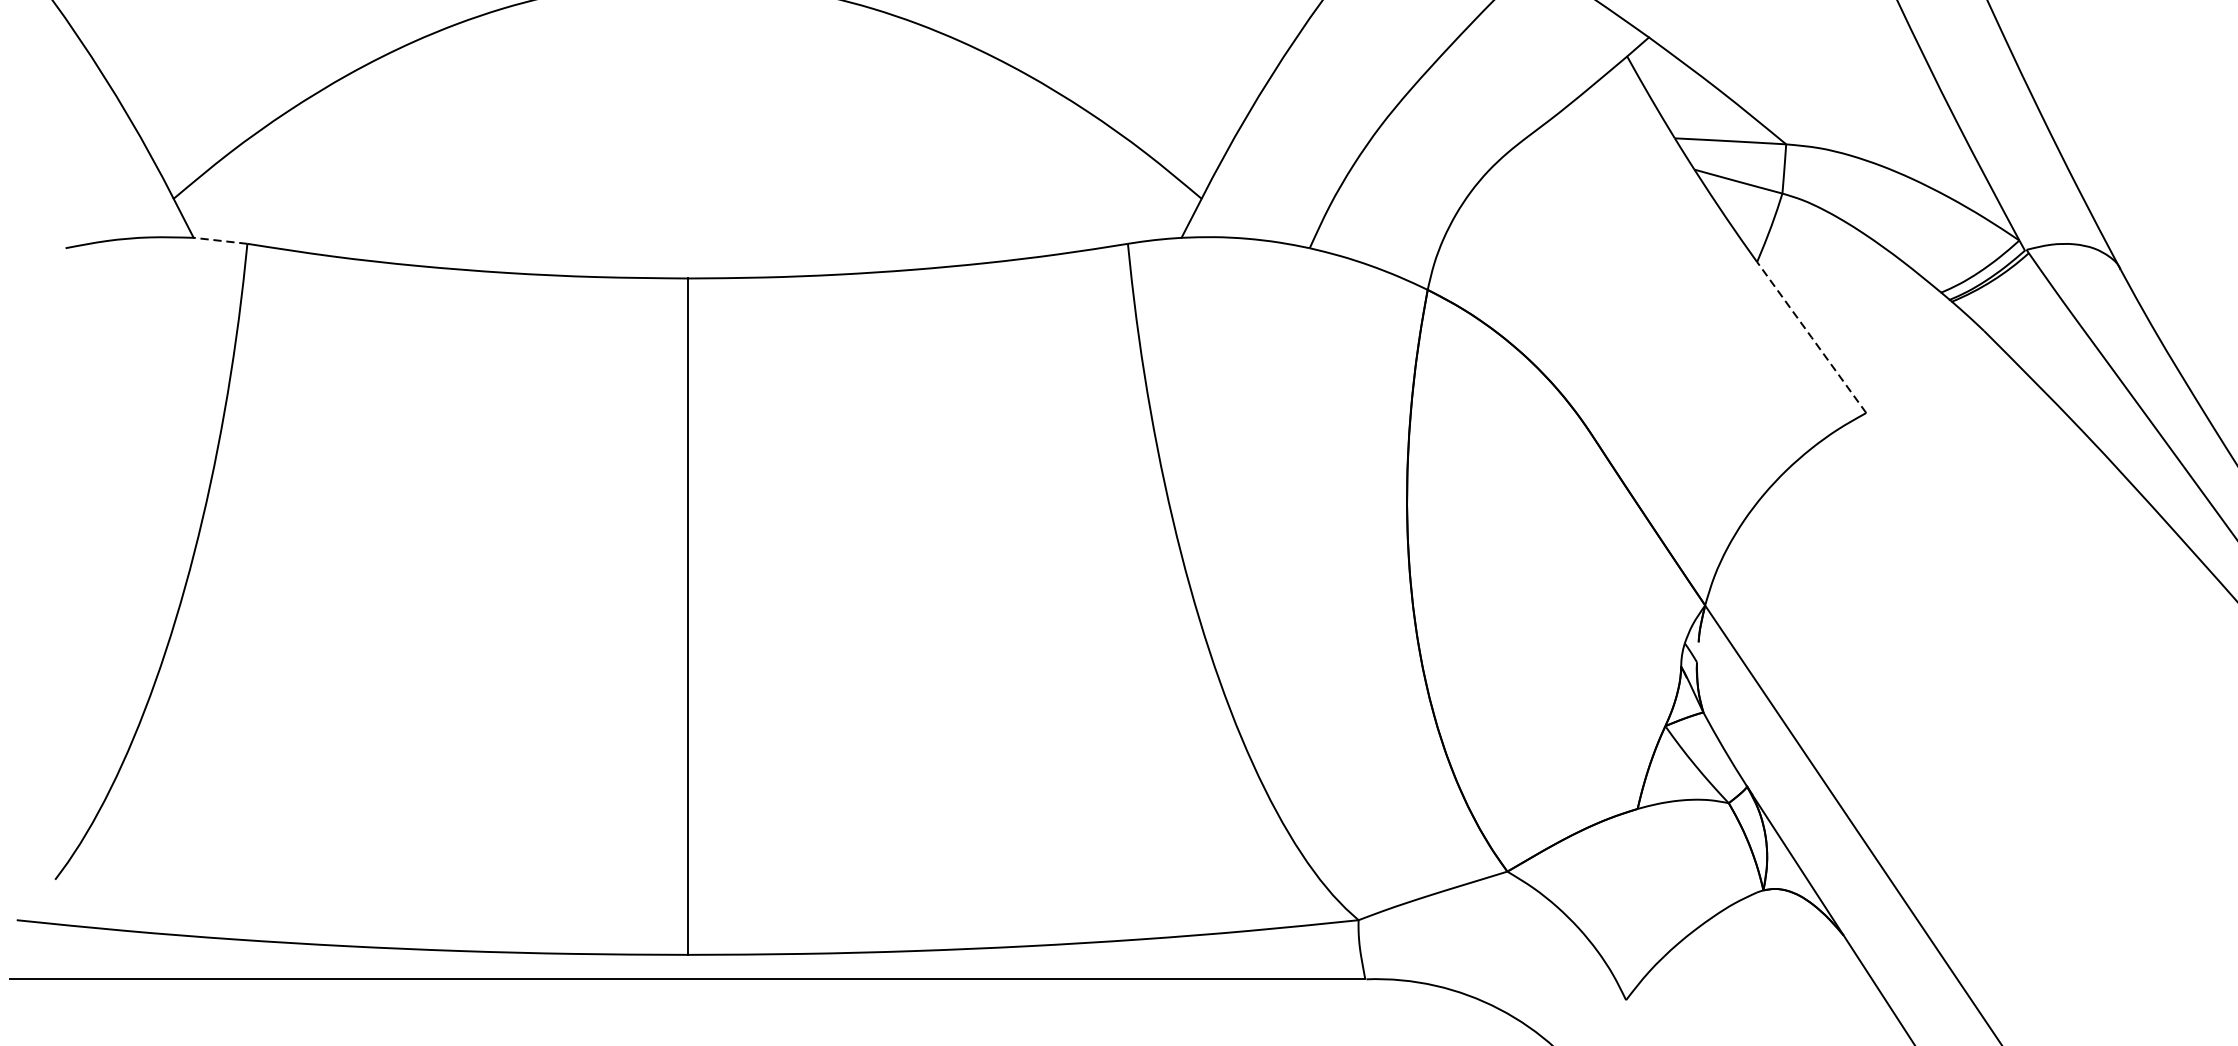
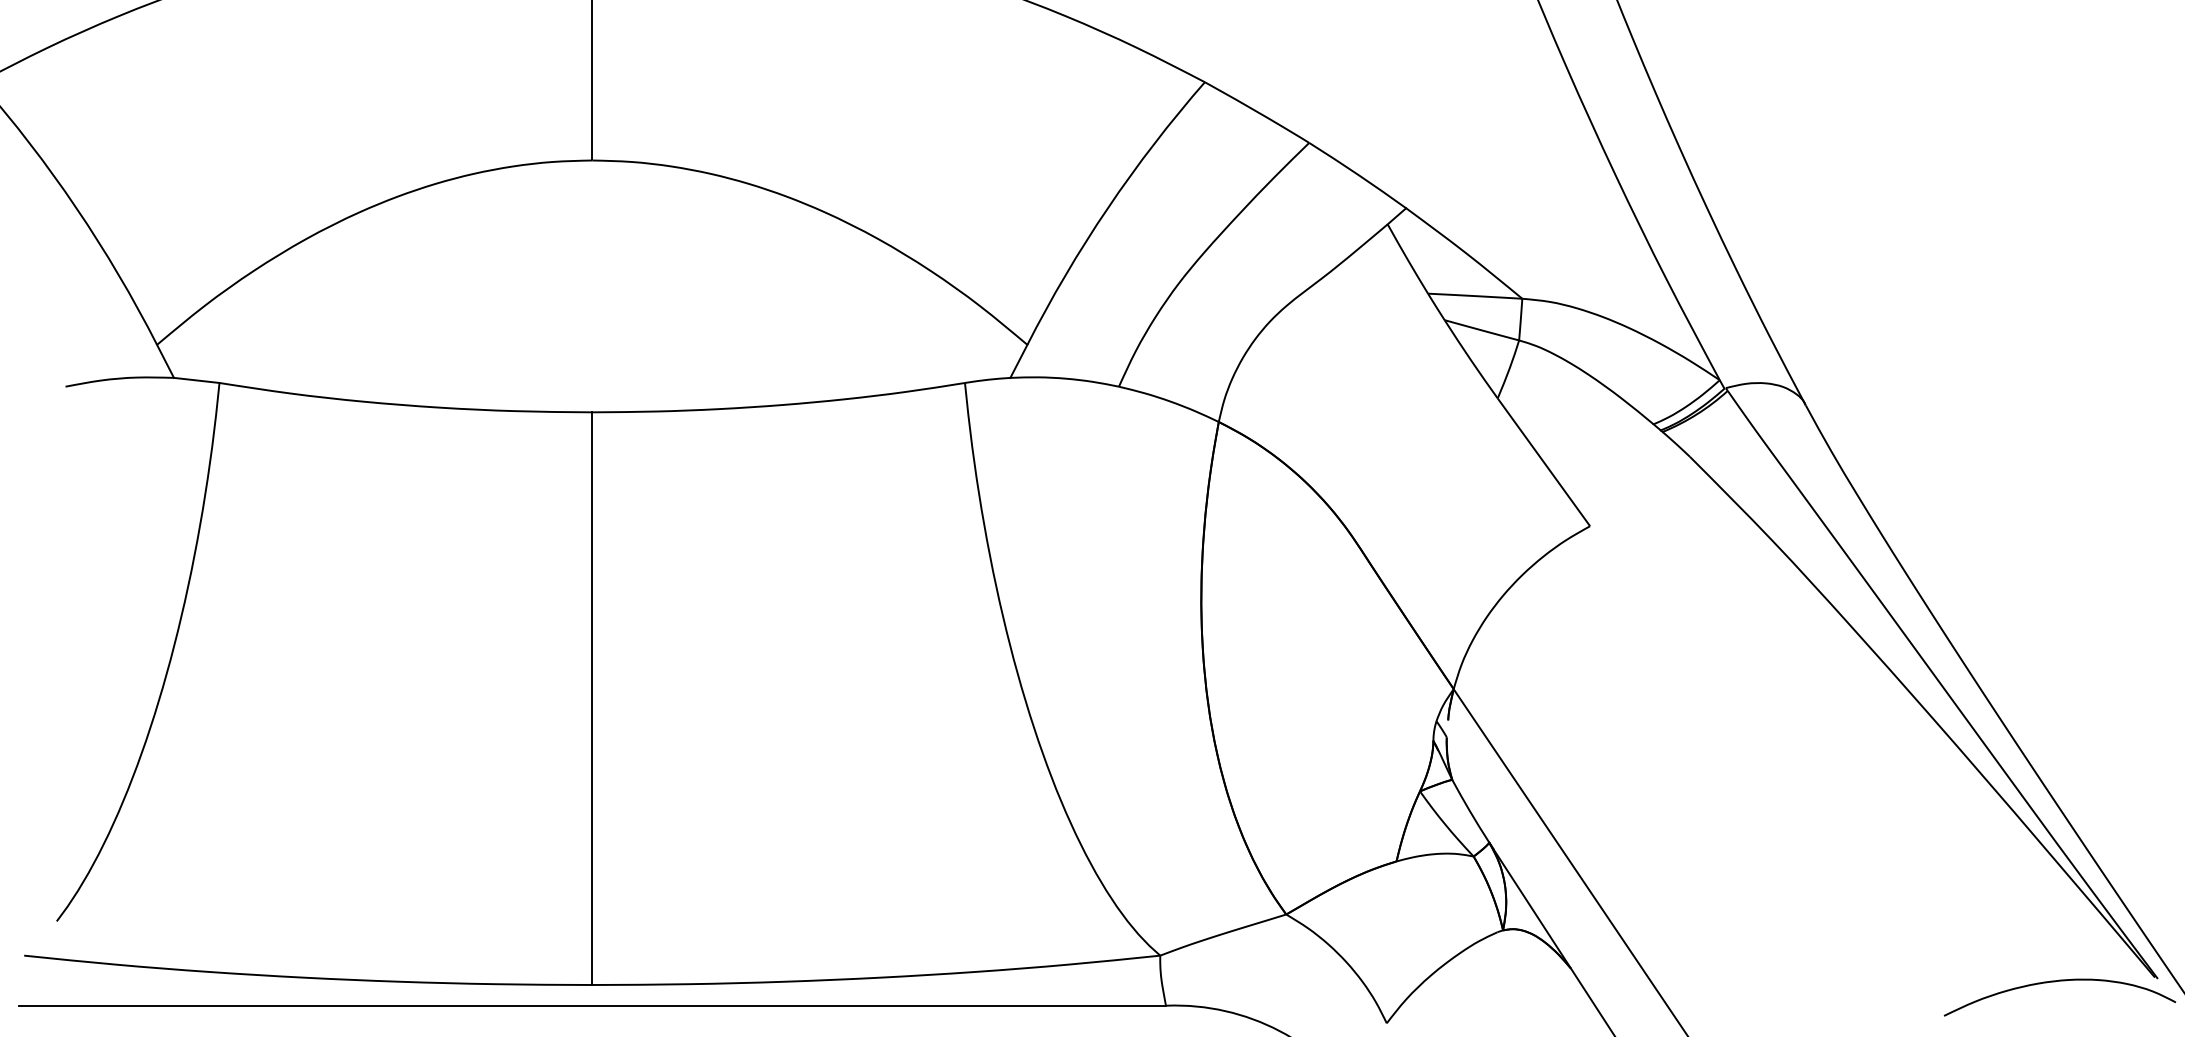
line: (220, 240) -> (196, 380), dashed -> solid
line: (1811, 337) -> (1543, 462), dashed -> solid

